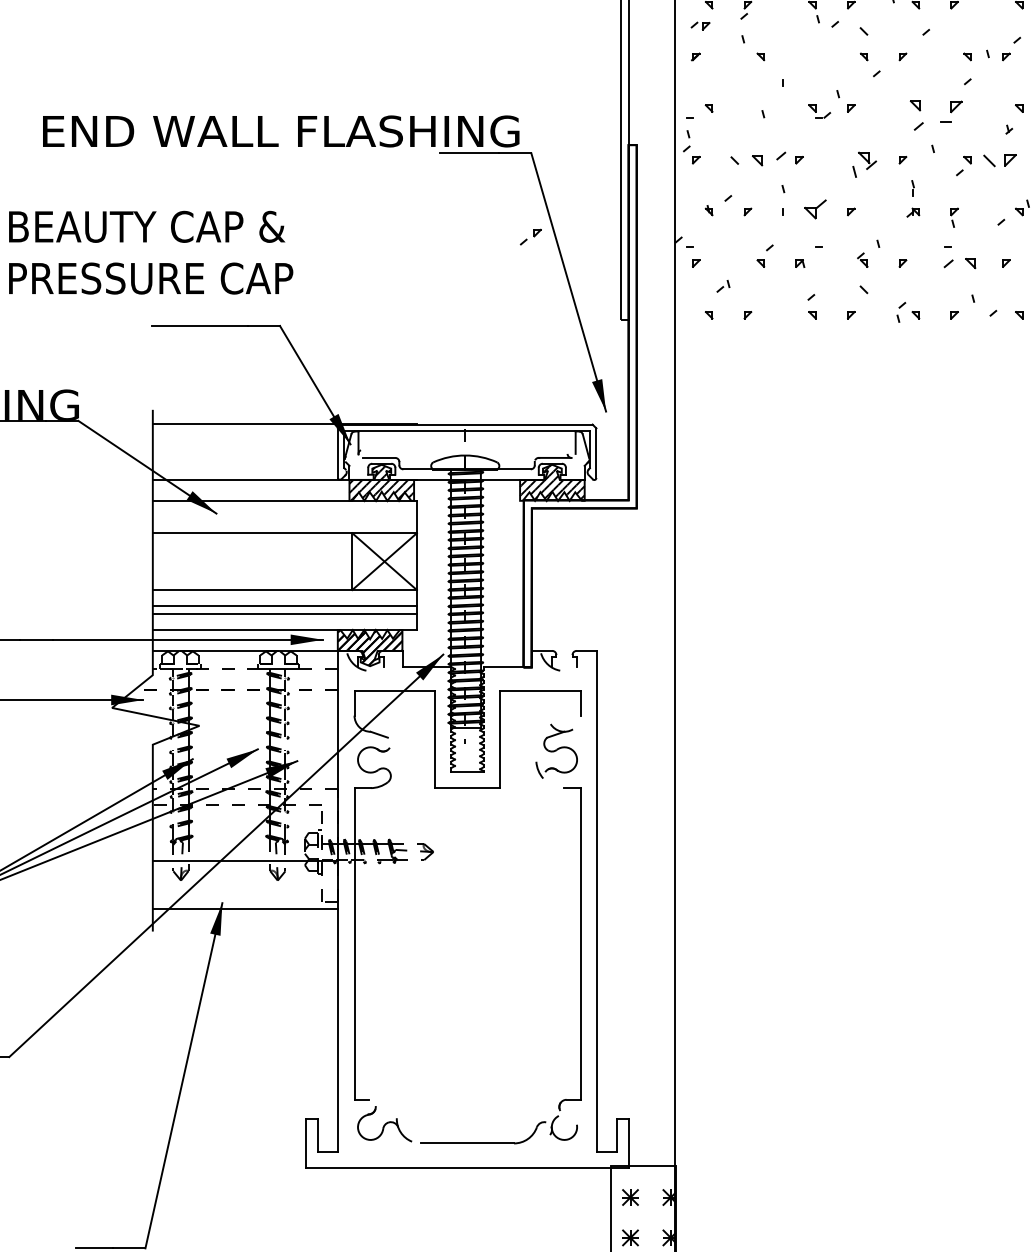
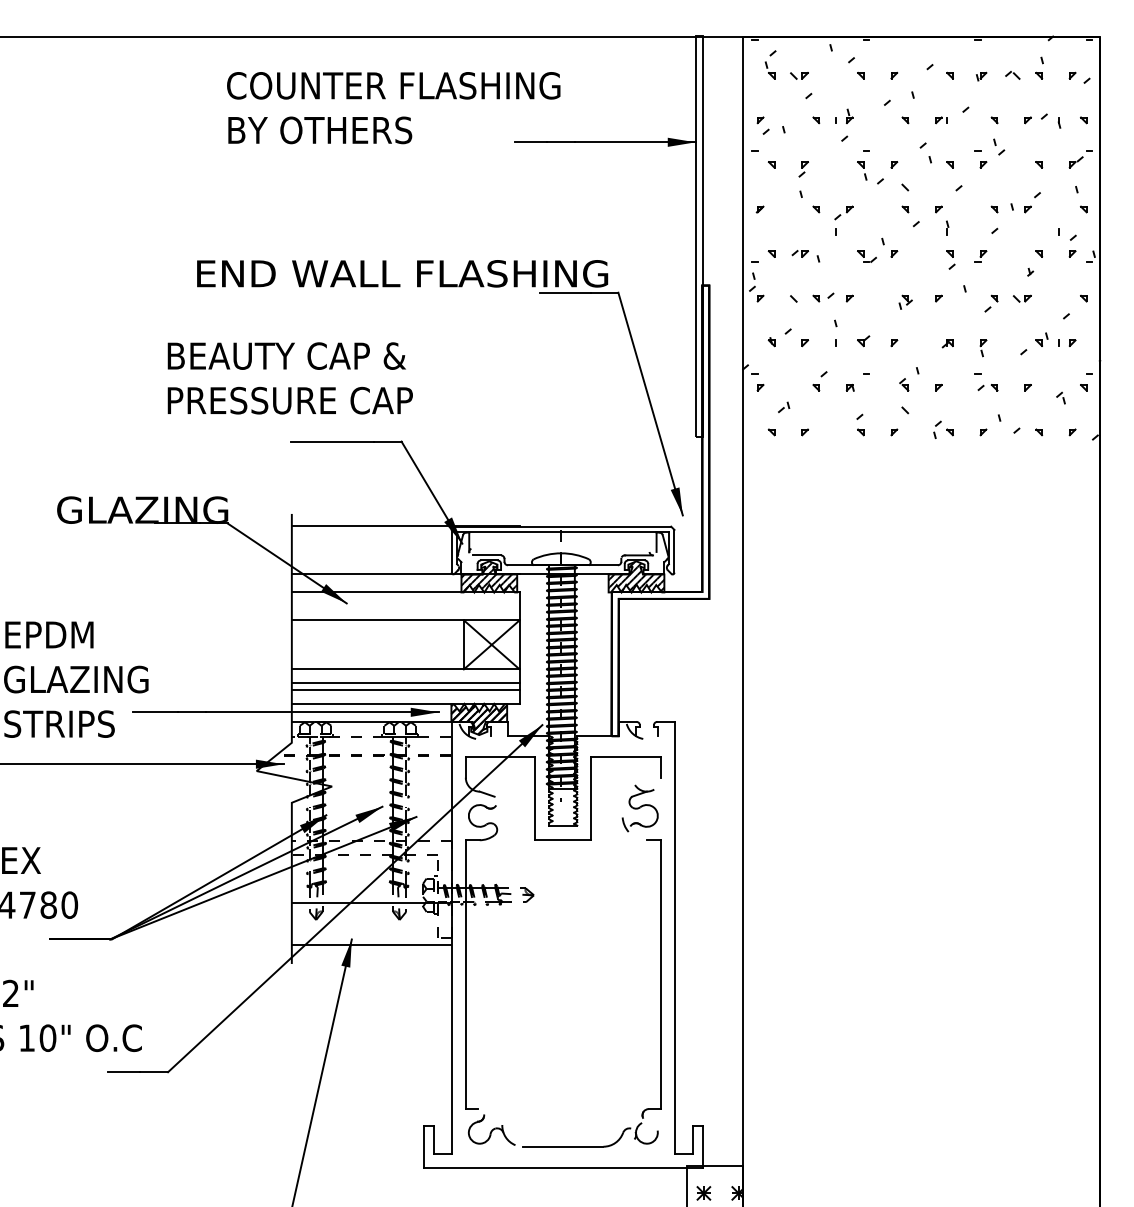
part: (699, 25) -> (799, 253), moved
part: (951, 111) -> (980, 256), size x0.62
part: (916, 114) -> (950, 259), size x0.71
part: (769, 158) -> (823, 297), size x0.71
part: (998, 160) -> (1021, 298), size x0.62
part: (864, 163) -> (905, 301), size x0.62
part: (912, 187) -> (947, 227), moved
part: (815, 209) -> (863, 341), size x0.62
part: (530, 236) -> (843, 212), moved
part: (959, 263) -> (987, 387), size x0.71

